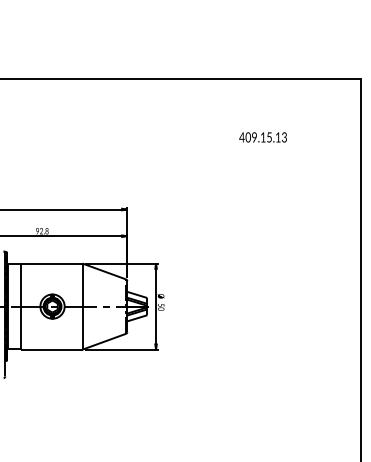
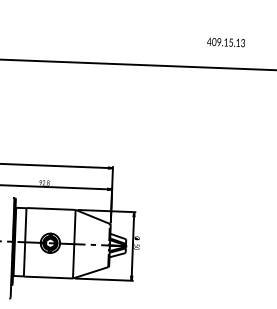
text: (262, 137) -> (225, 42), moved

